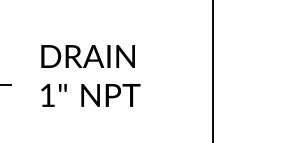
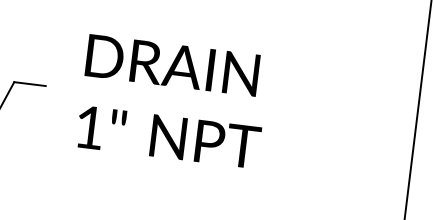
text: (90, 75) -> (172, 100), moved

